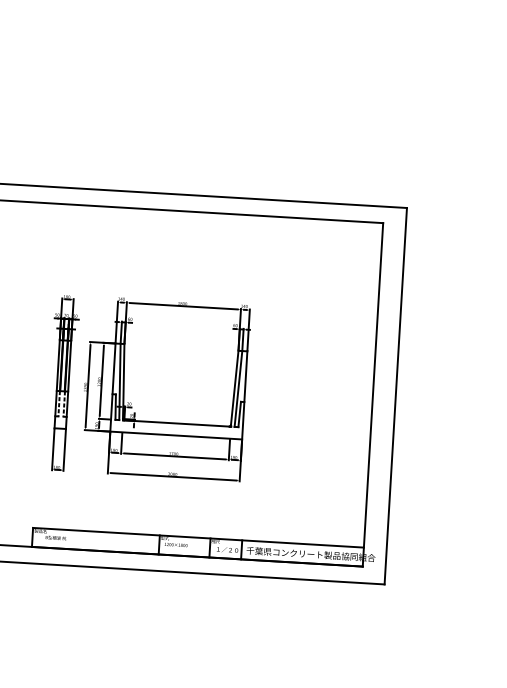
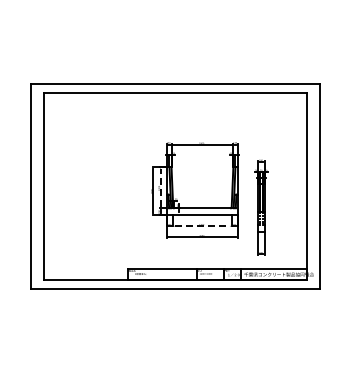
line: (101, 380) -> (160, 187), solid -> dashed
part: (62, 383) -> (261, 207), moved
line: (175, 457) -> (202, 226), solid -> dashed

